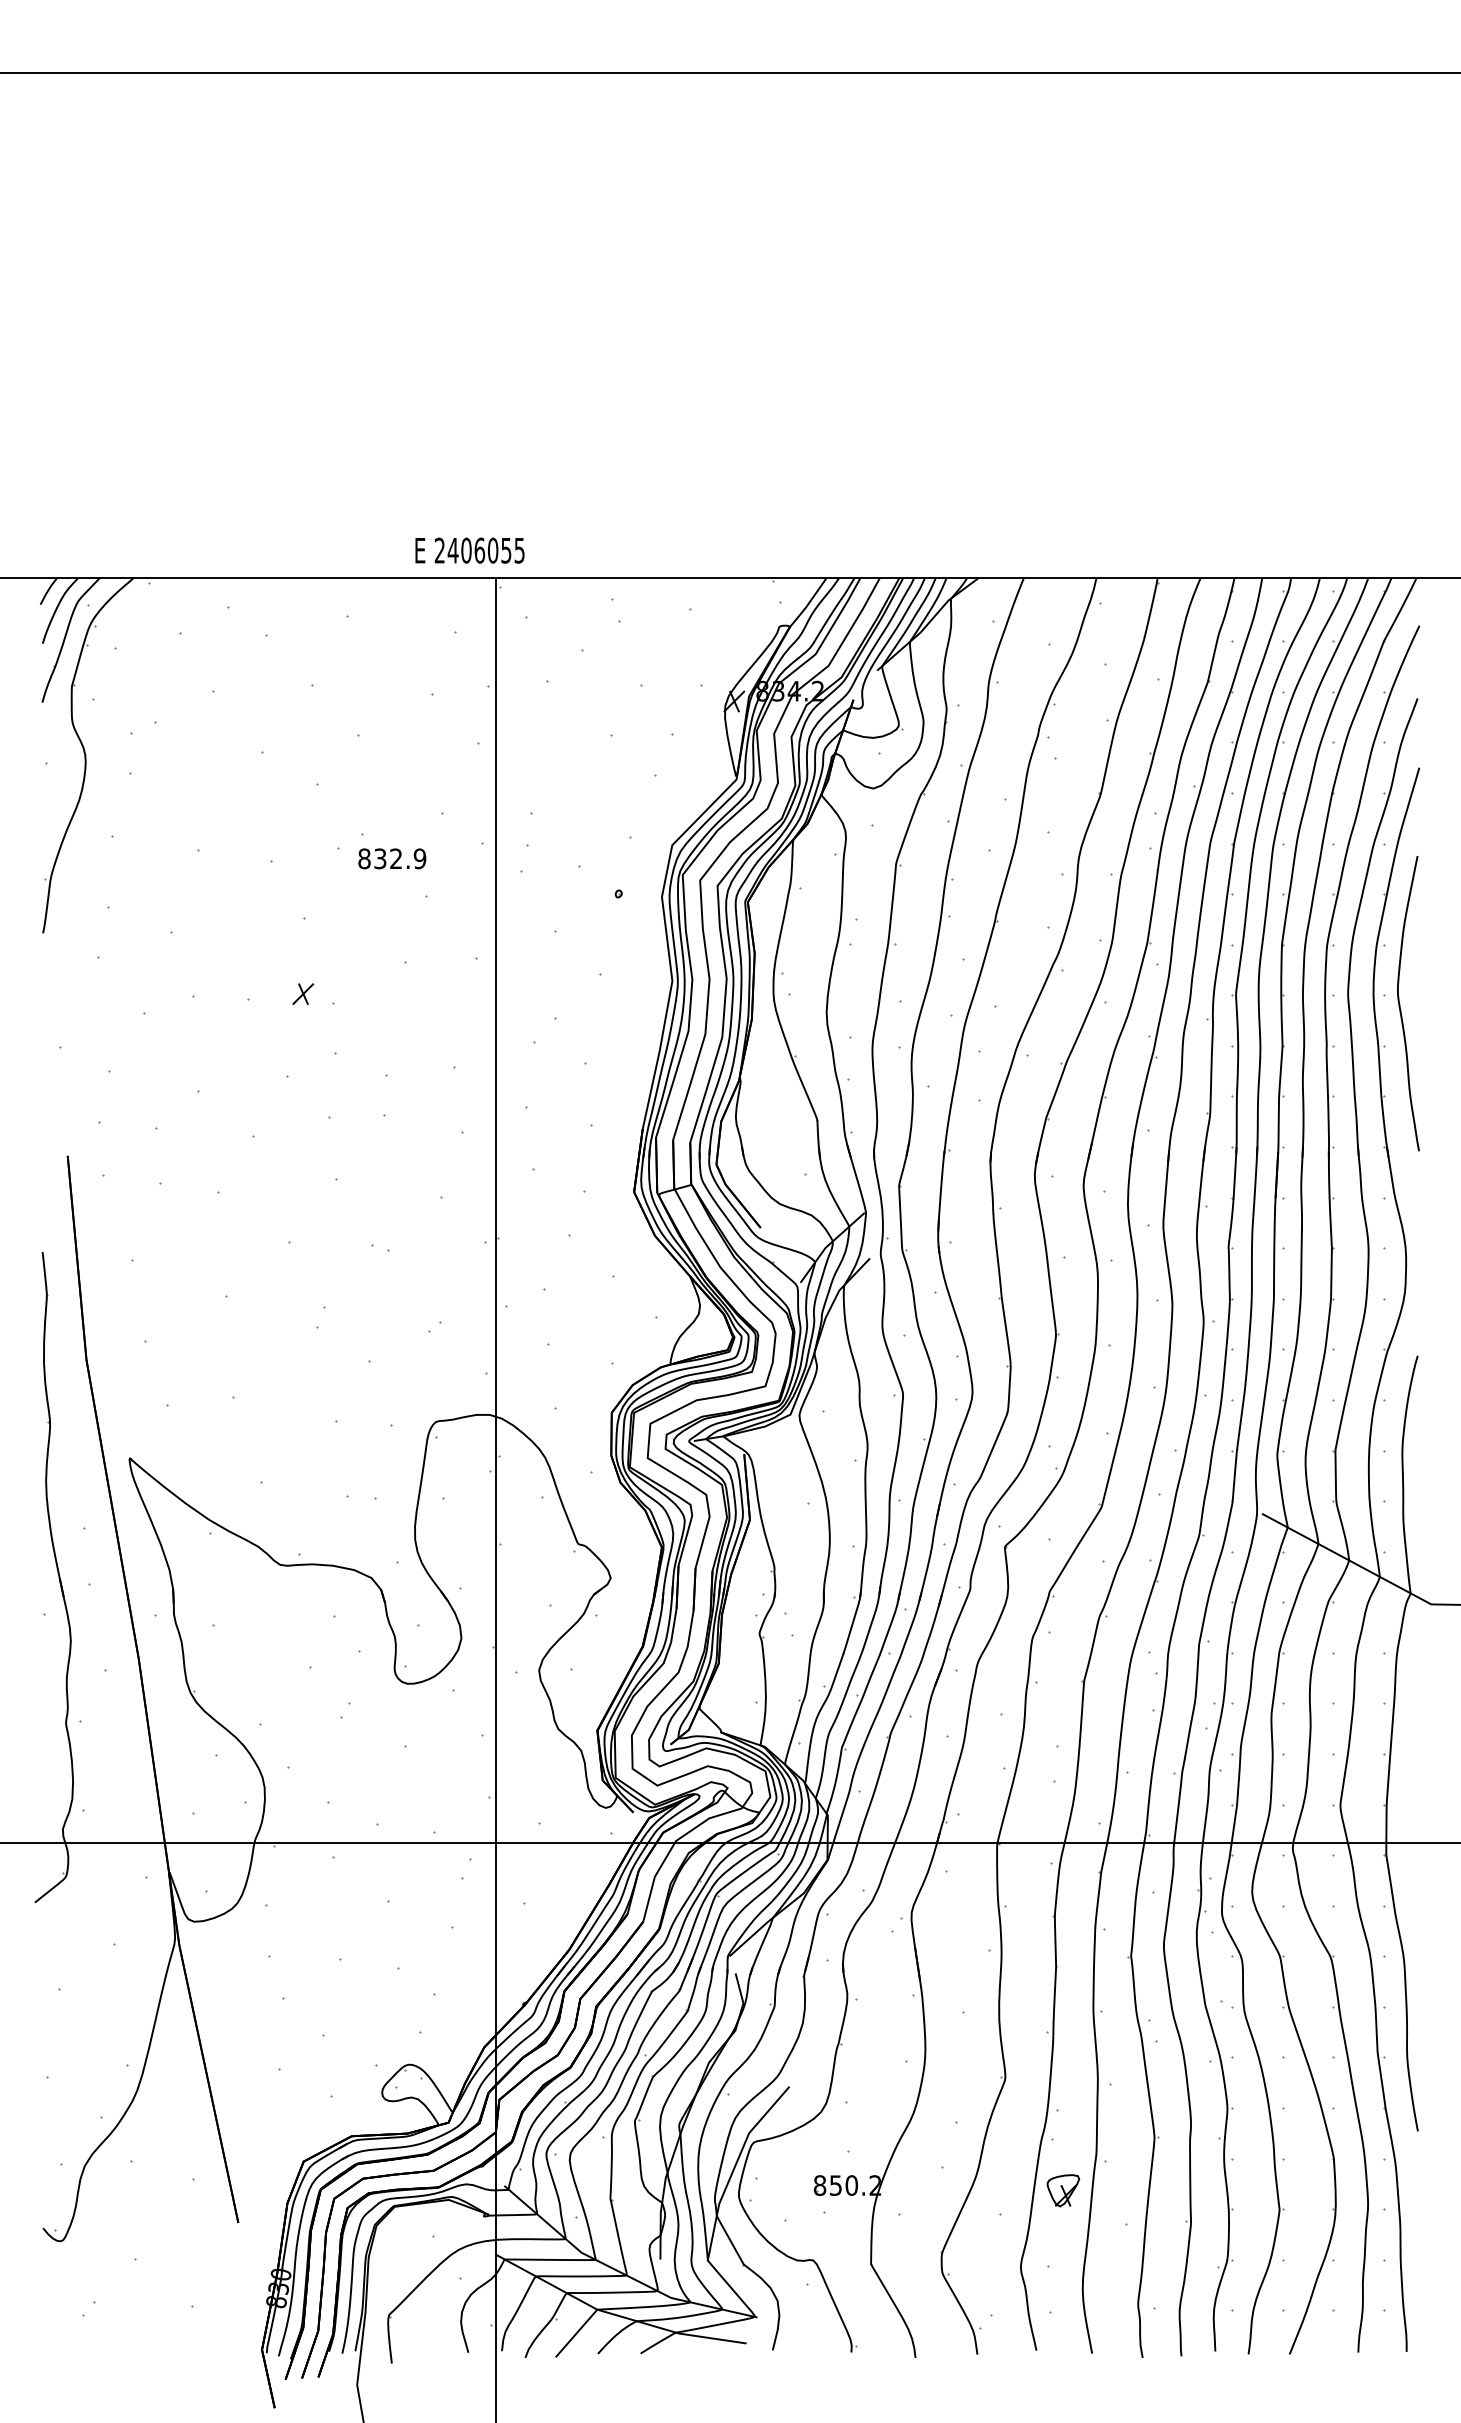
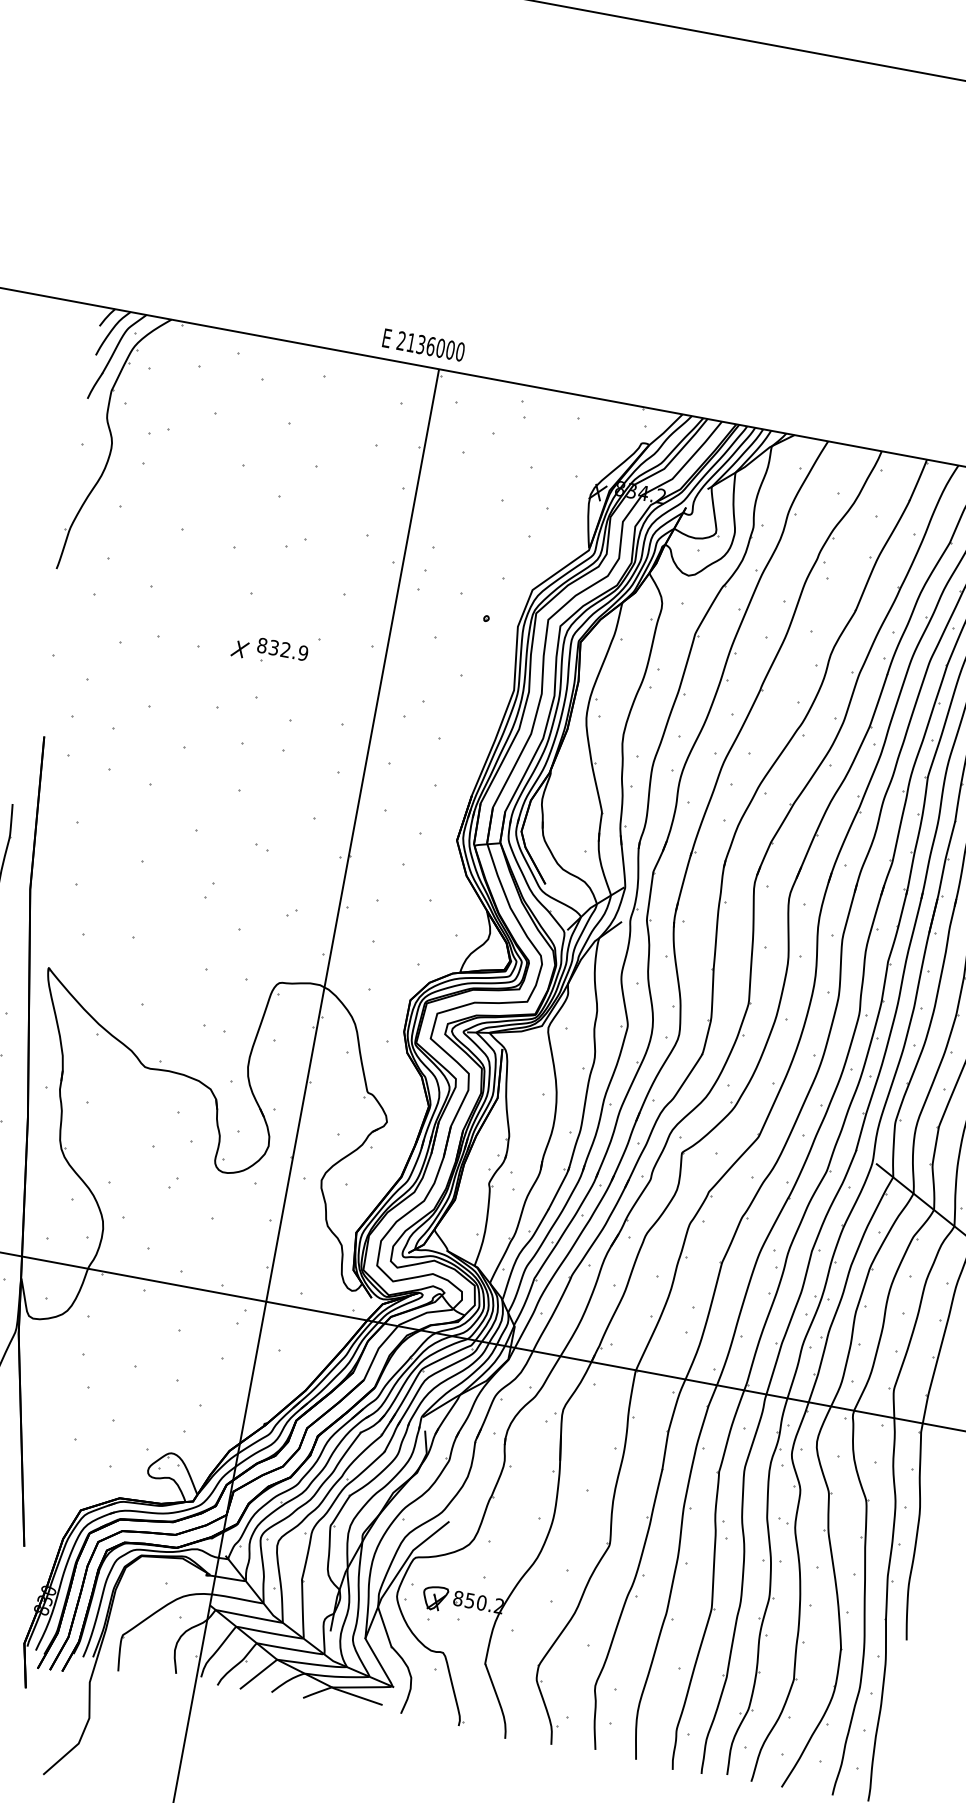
text: (485, 550) -> (435, 347), 2406055 -> 2136000
text: (392, 858) -> (283, 649), moved
part: (1063, 2190) -> (435, 1598), moved

